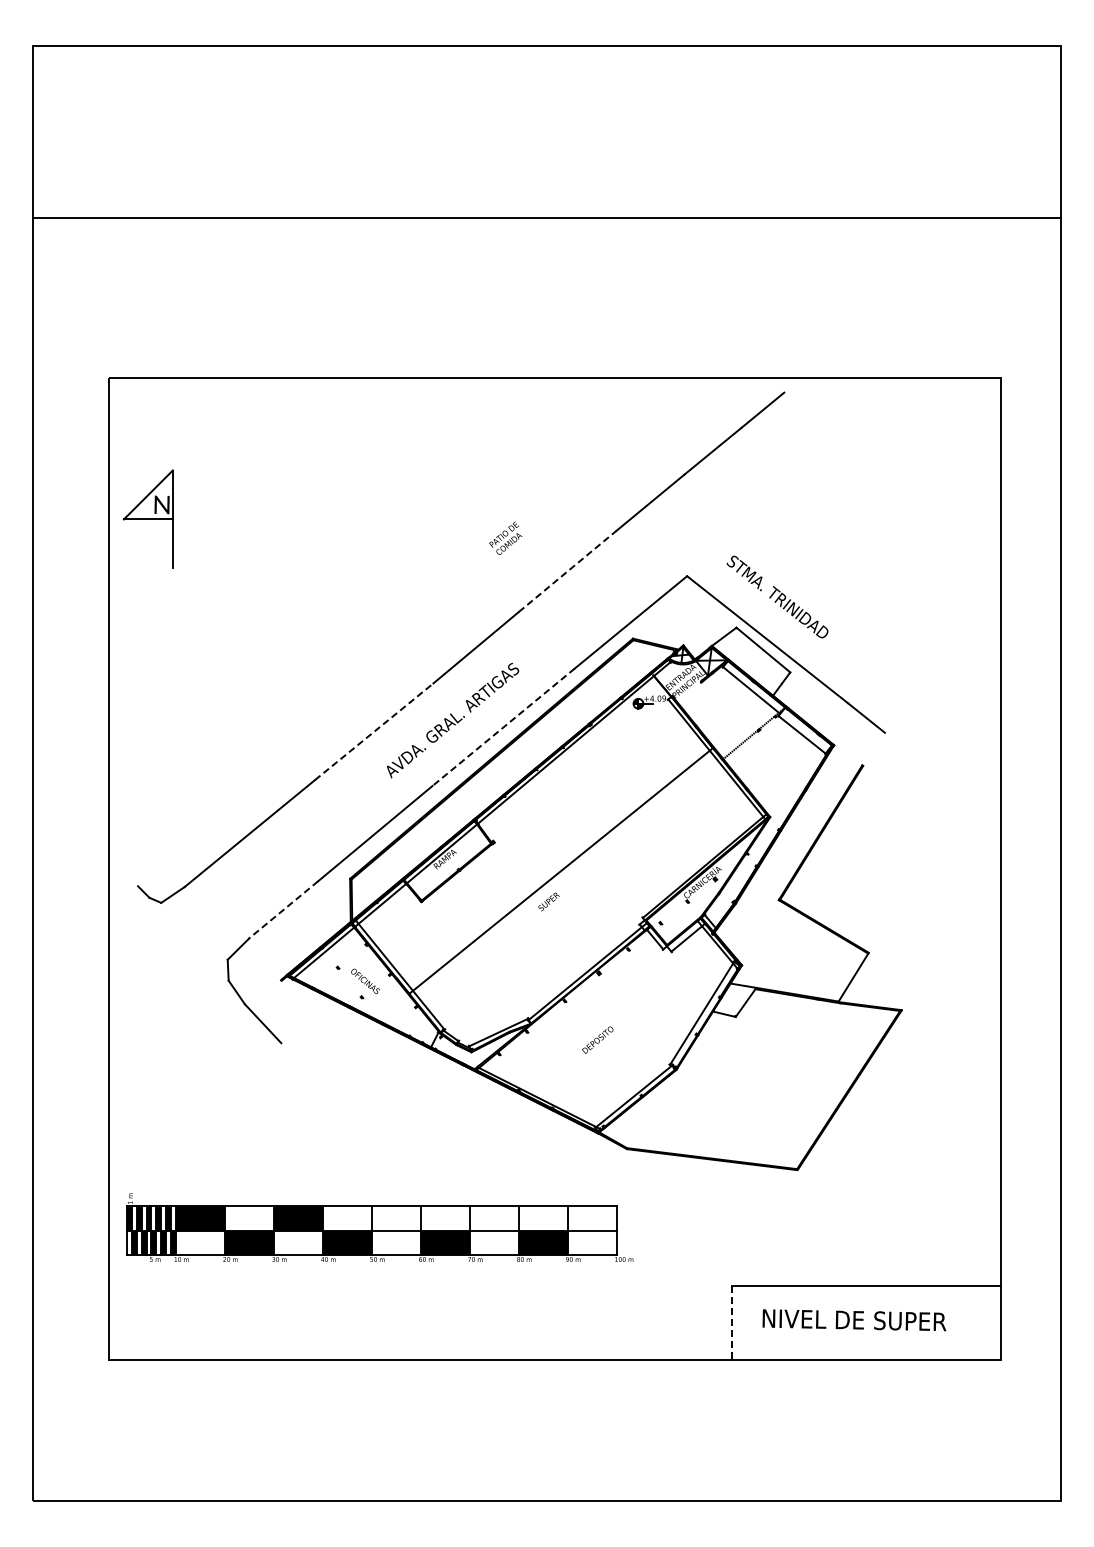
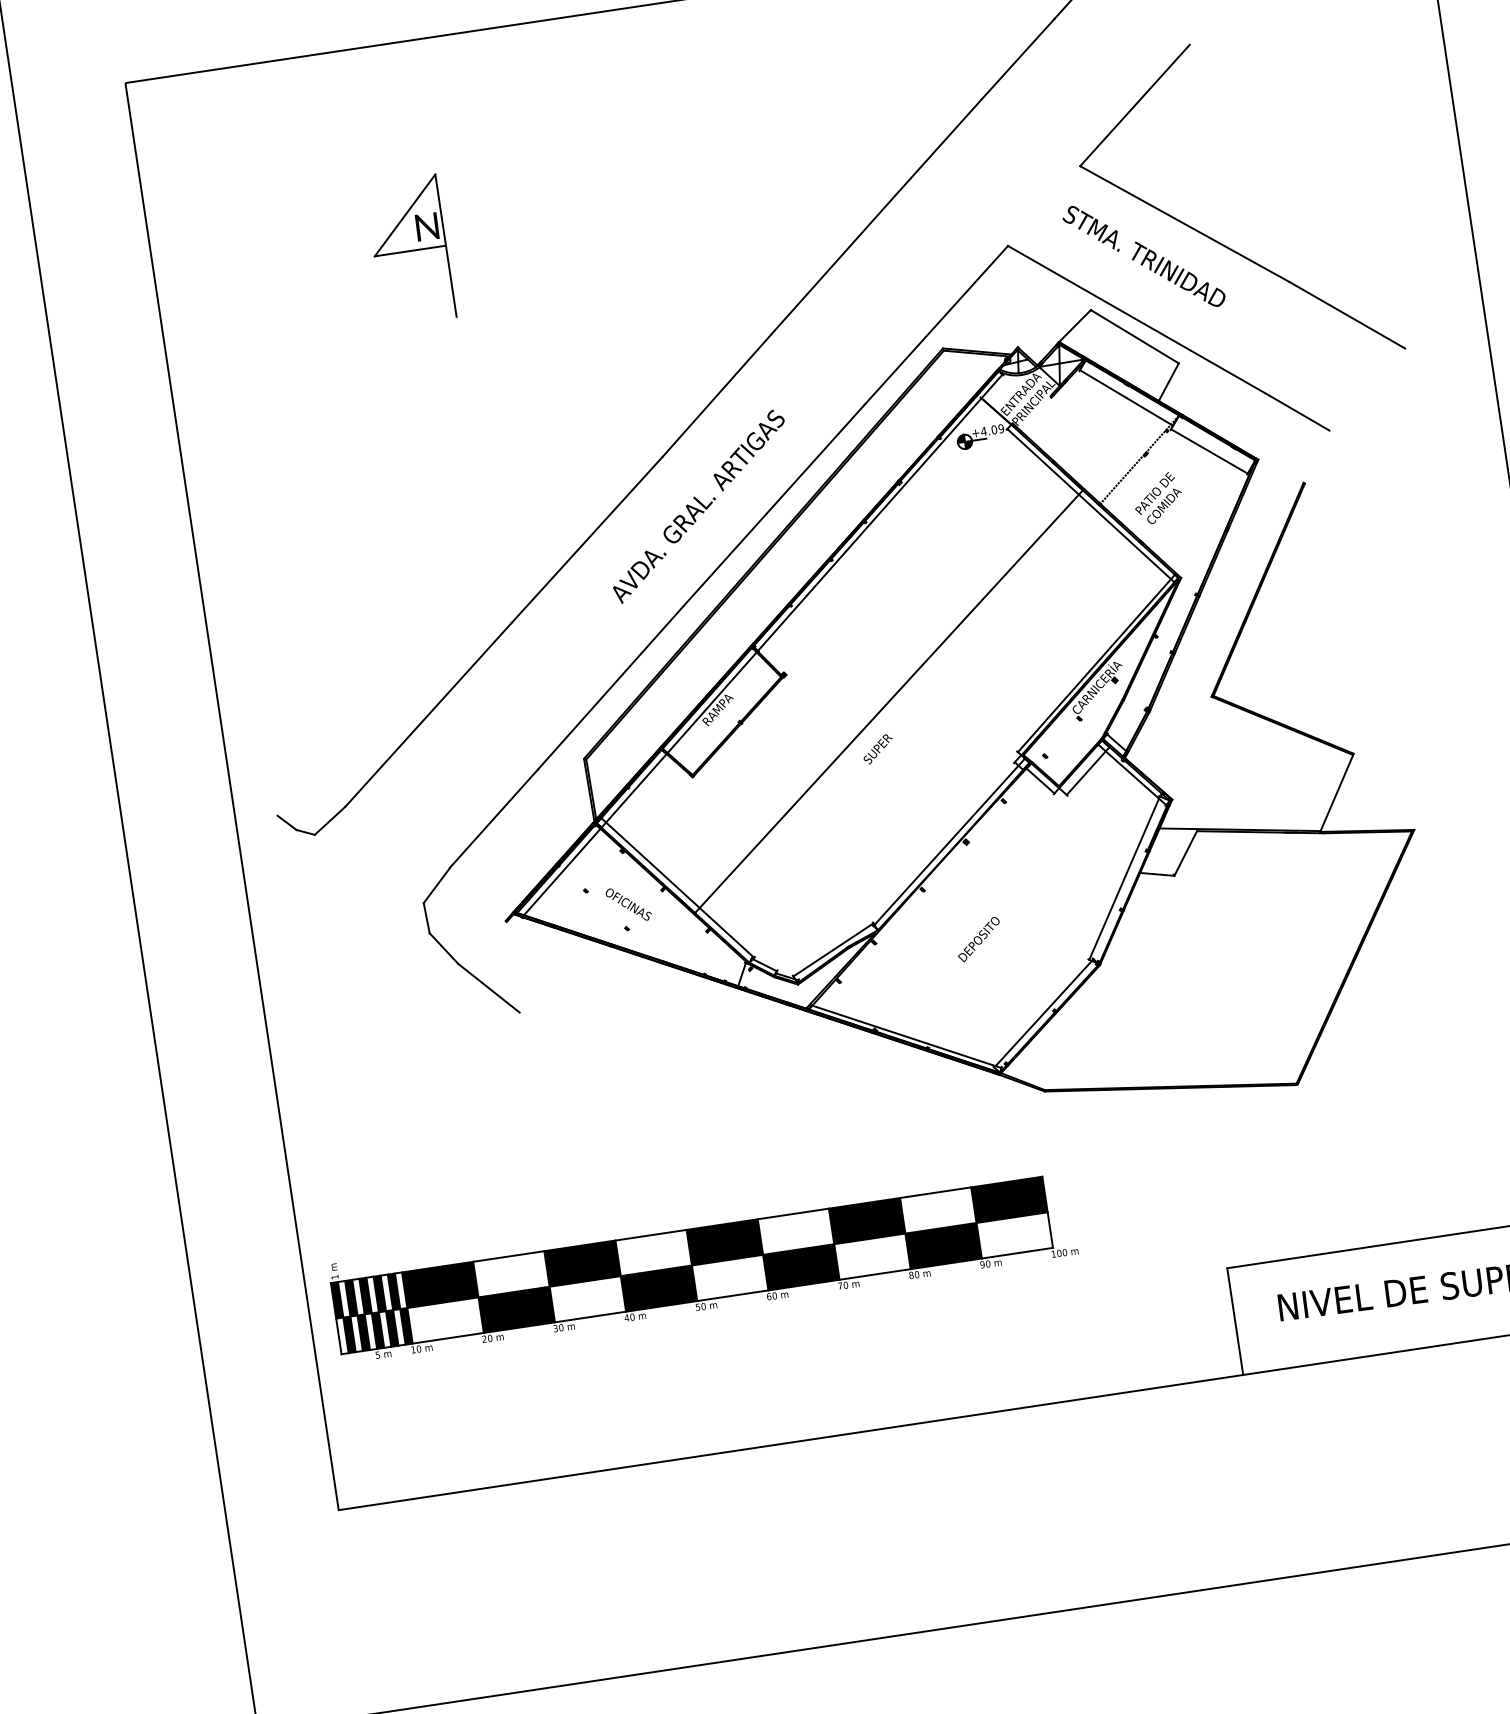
part: (147, 518) -> (408, 249), moved
text: (505, 537) -> (1157, 497), moved
line: (567, 571) -> (833, 265), dashed -> solid
part: (826, 591) -> (1213, 237), added
line: (503, 727) -> (774, 505), dashed -> solid
line: (374, 731) -> (587, 539), dashed -> solid
line: (283, 910) -> (494, 819), dashed -> solid
fill: (395, 1218) -> (723, 1242), added
fill: (493, 1218) -> (866, 1221), added
fill: (591, 1218) -> (1008, 1200), added
line: (731, 1323) -> (1234, 1322), dashed -> solid

